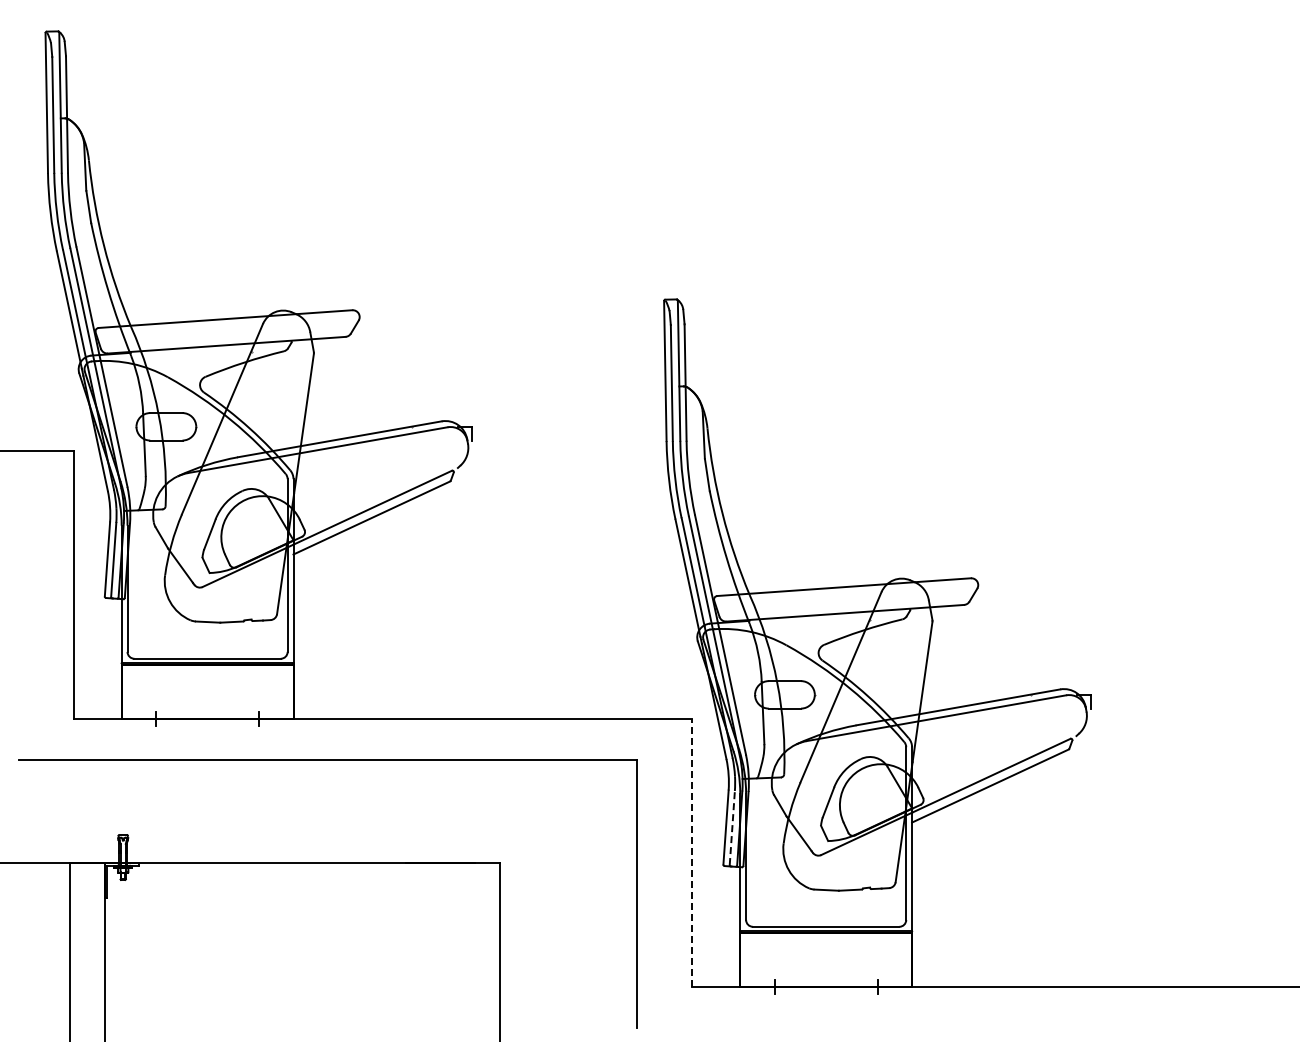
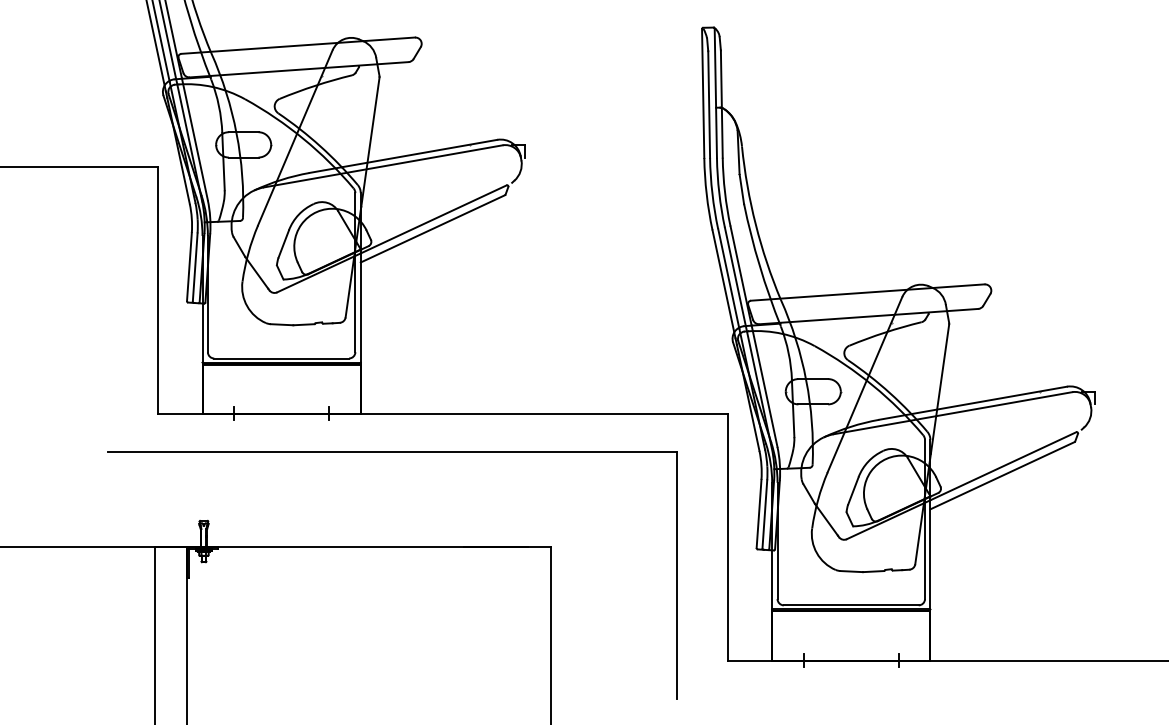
line: (732, 827) -> (765, 513), dashed -> solid
line: (692, 852) -> (728, 536), dashed -> solid

